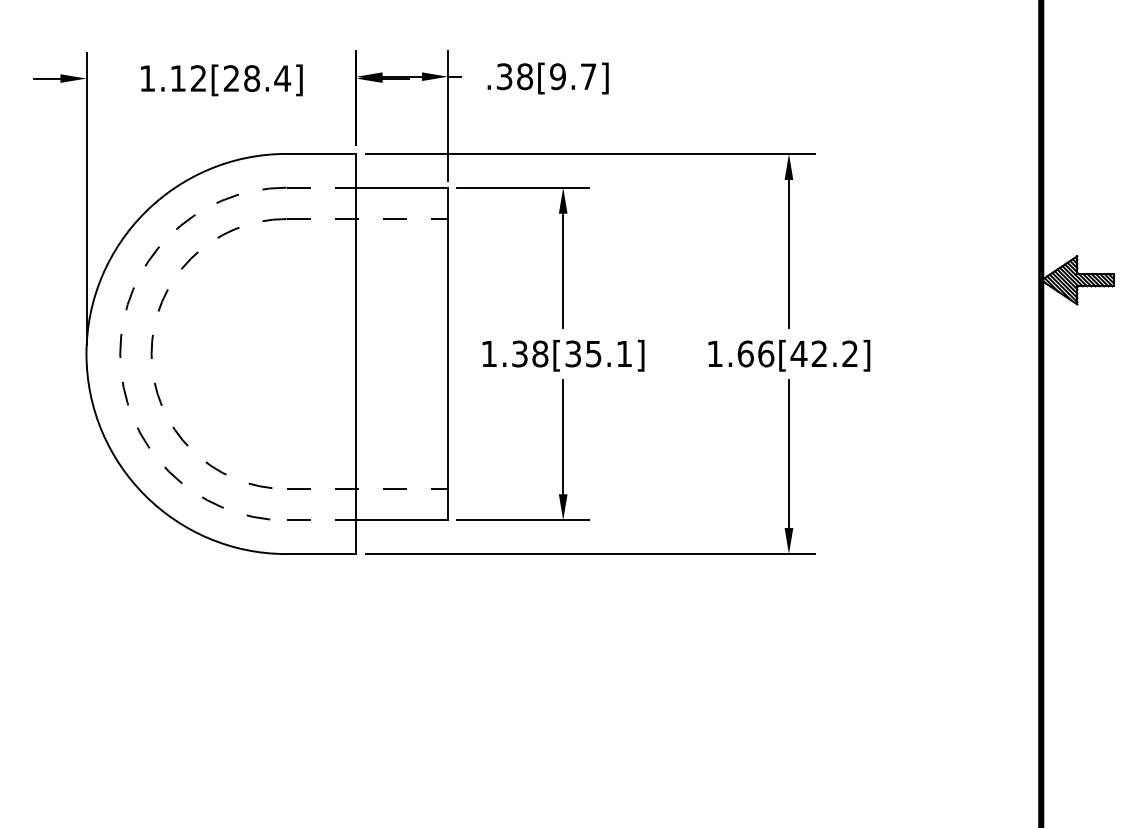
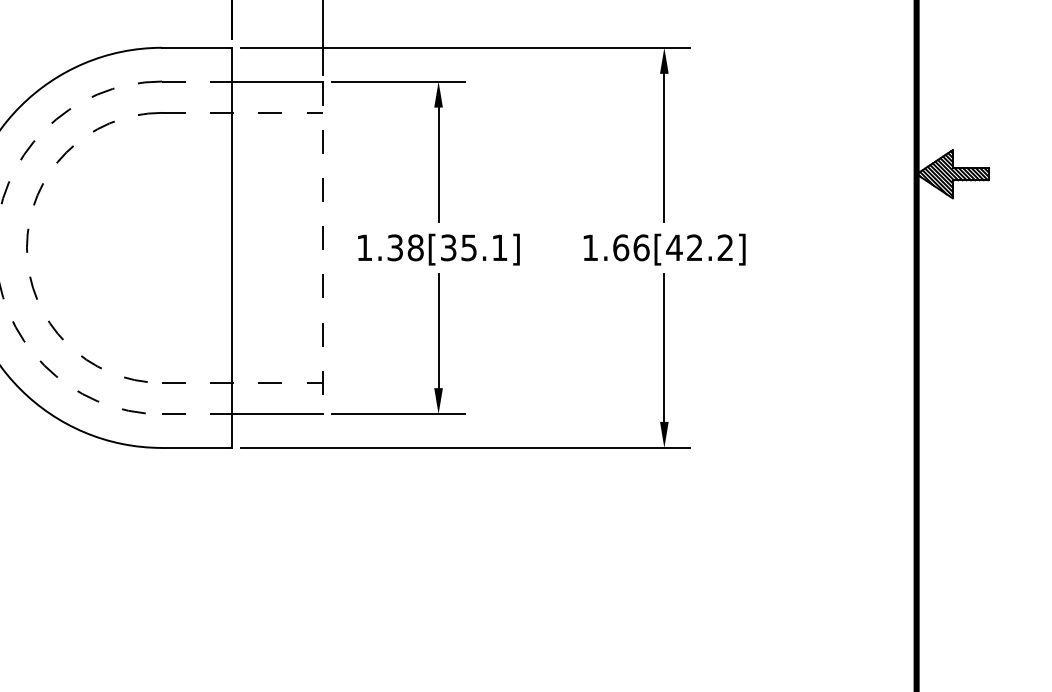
line: (448, 354) -> (323, 248), solid -> dashed

